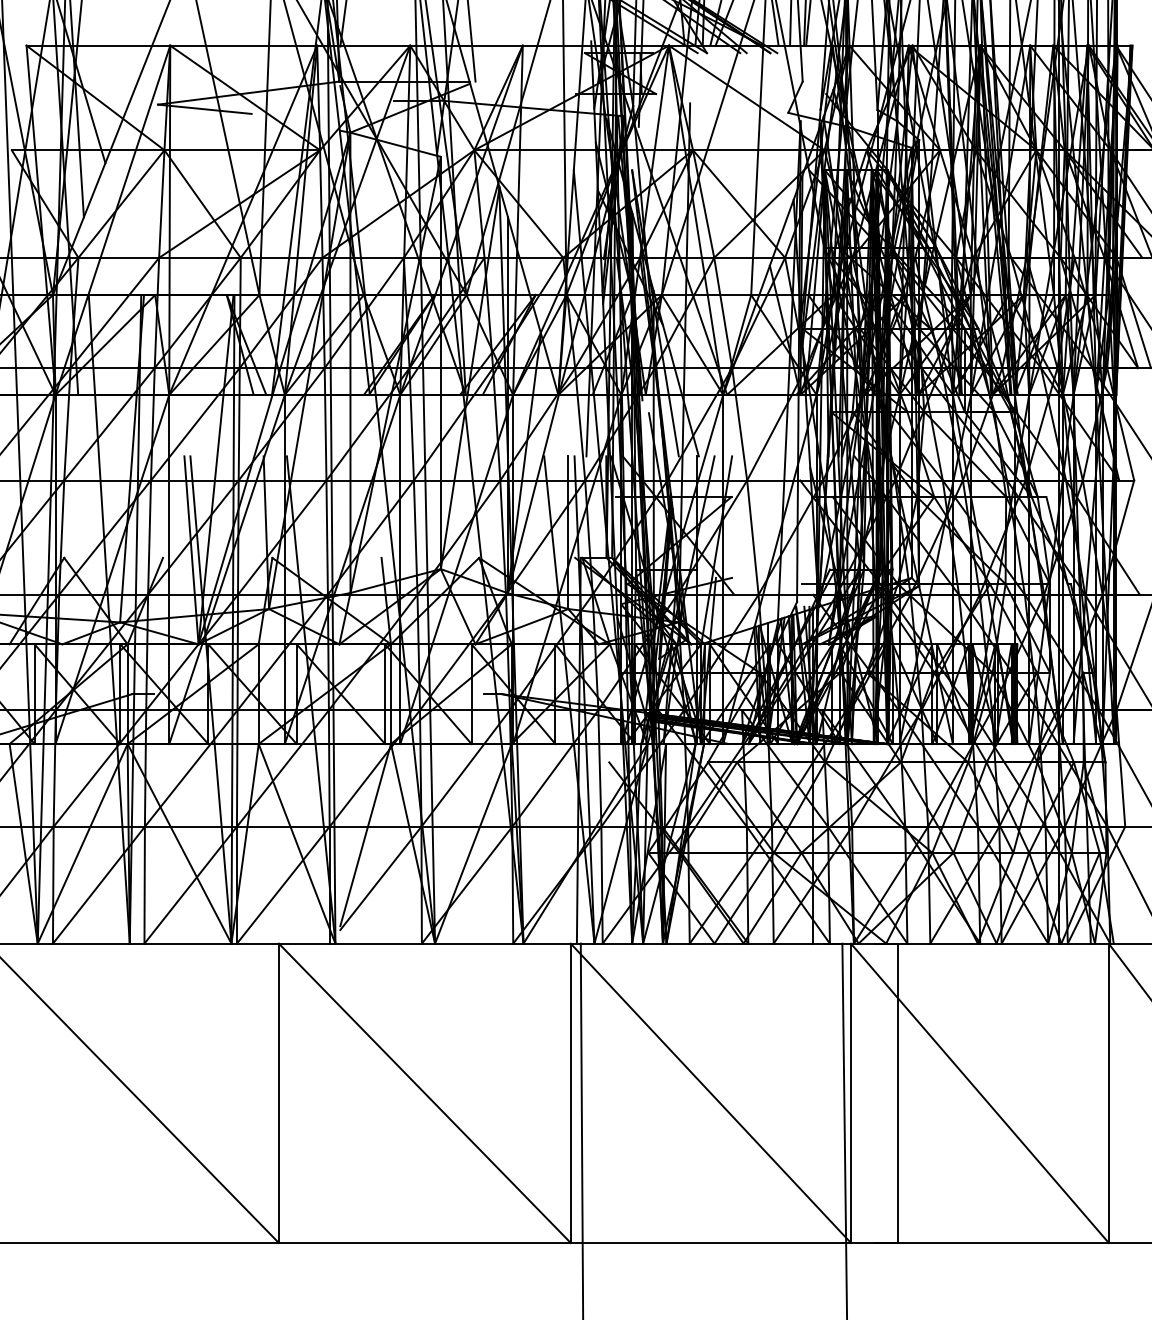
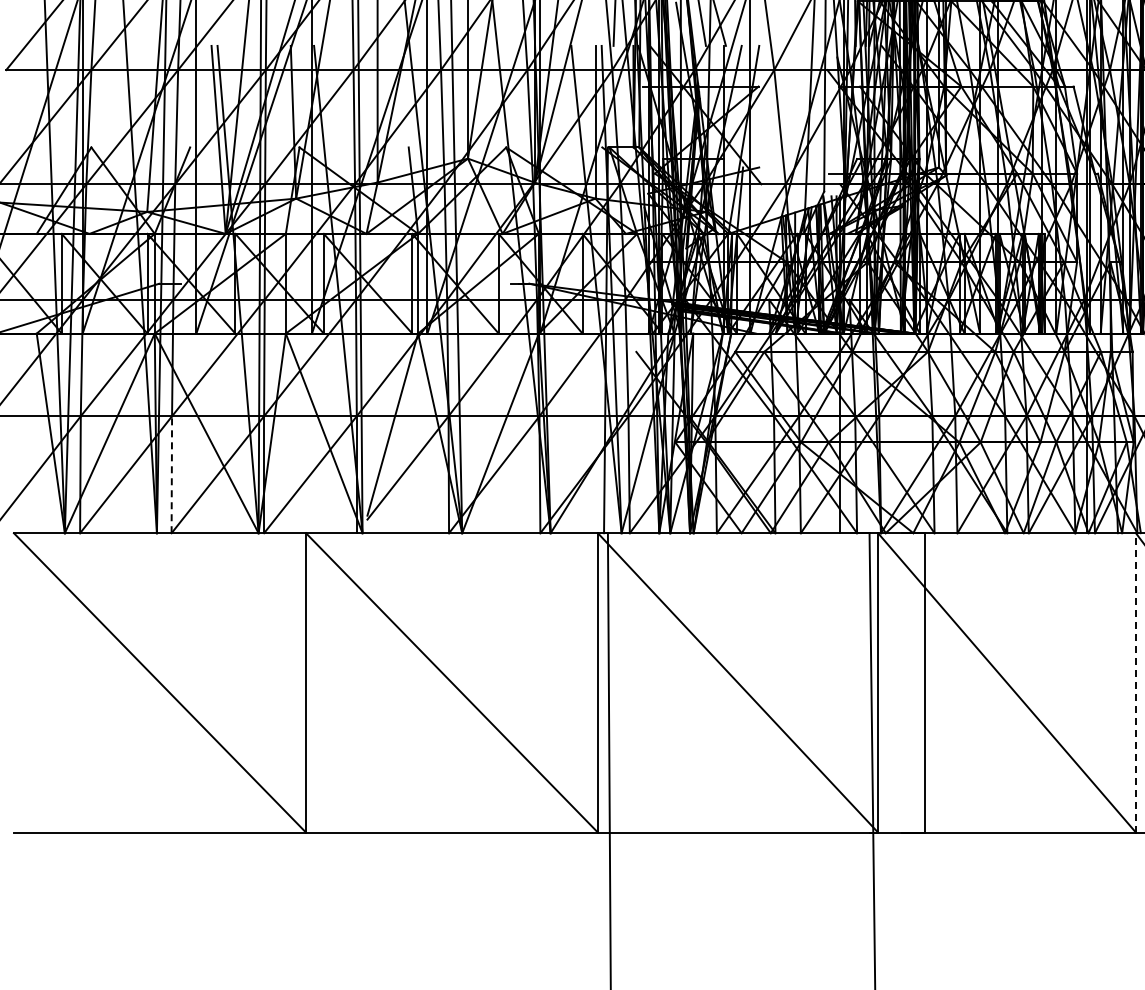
line: (144, 884) -> (171, 474), solid -> dashed
line: (1108, 1093) -> (1135, 683), solid -> dashed

